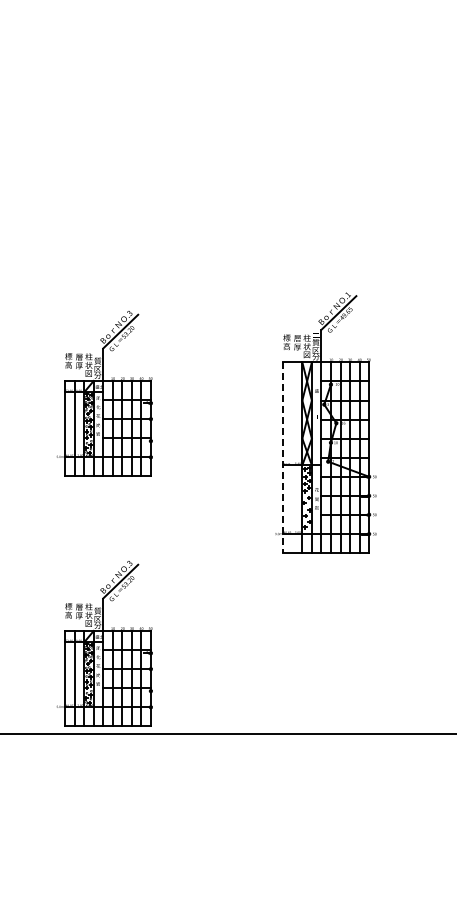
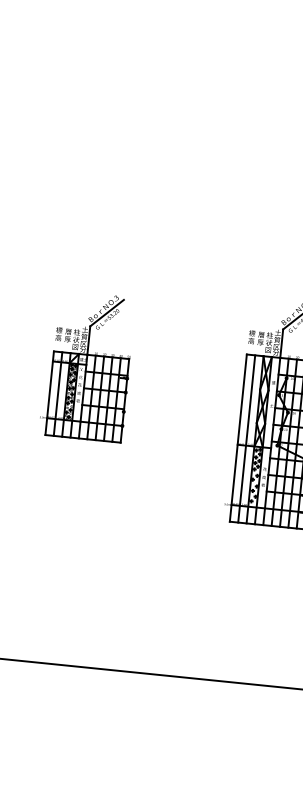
line: (292, 457) -> (246, 438), added
line: (283, 458) -> (238, 438), dashed -> solid
part: (104, 643) -> (65, 585), removed

